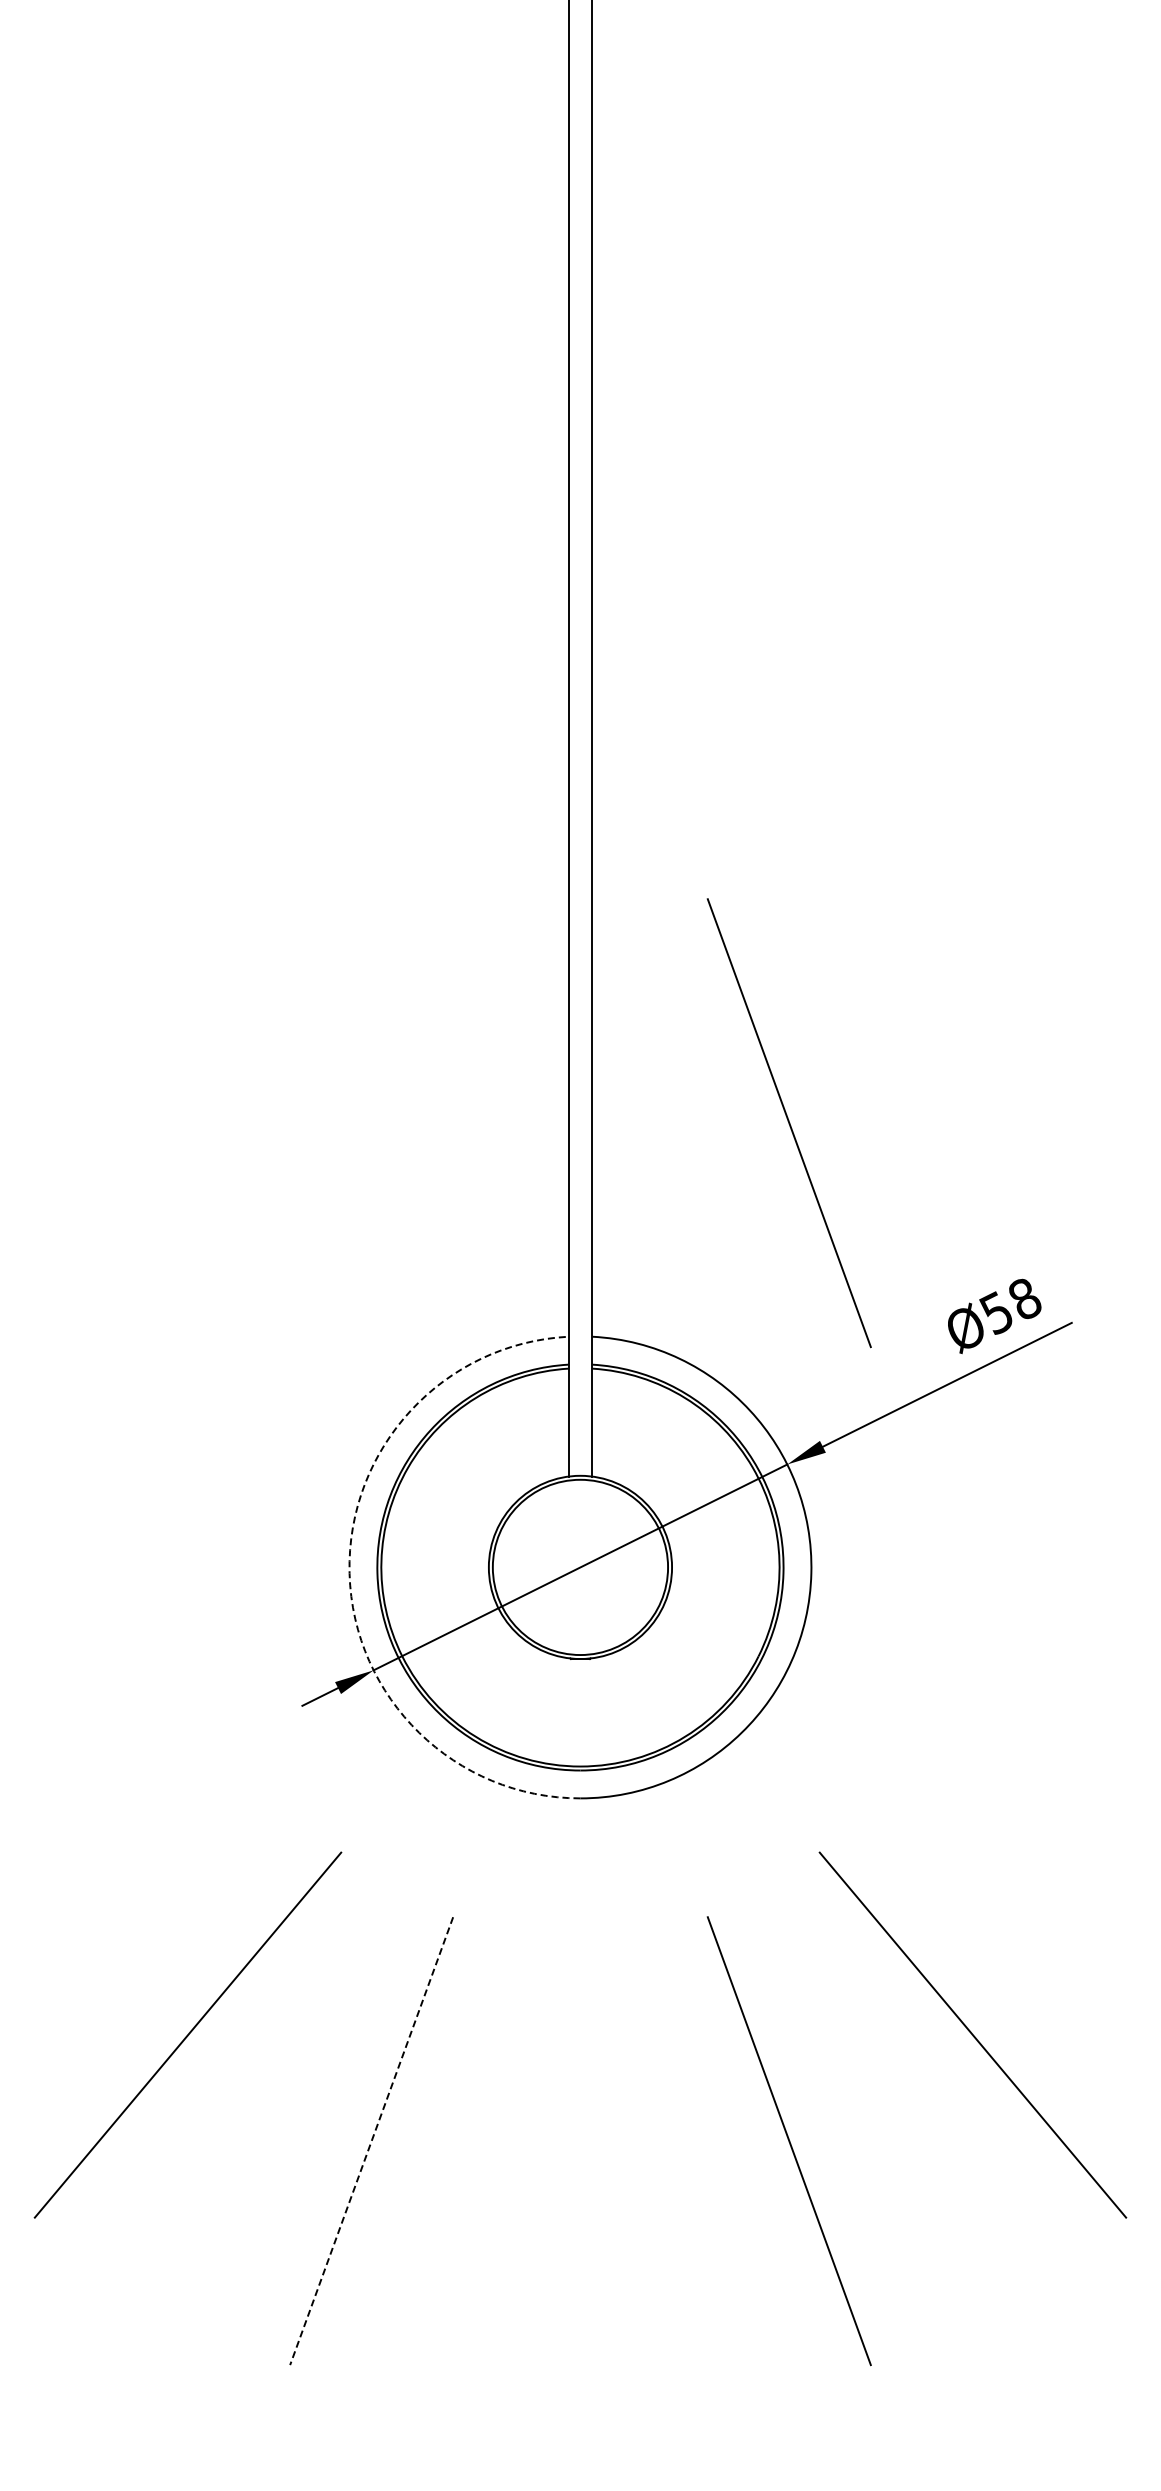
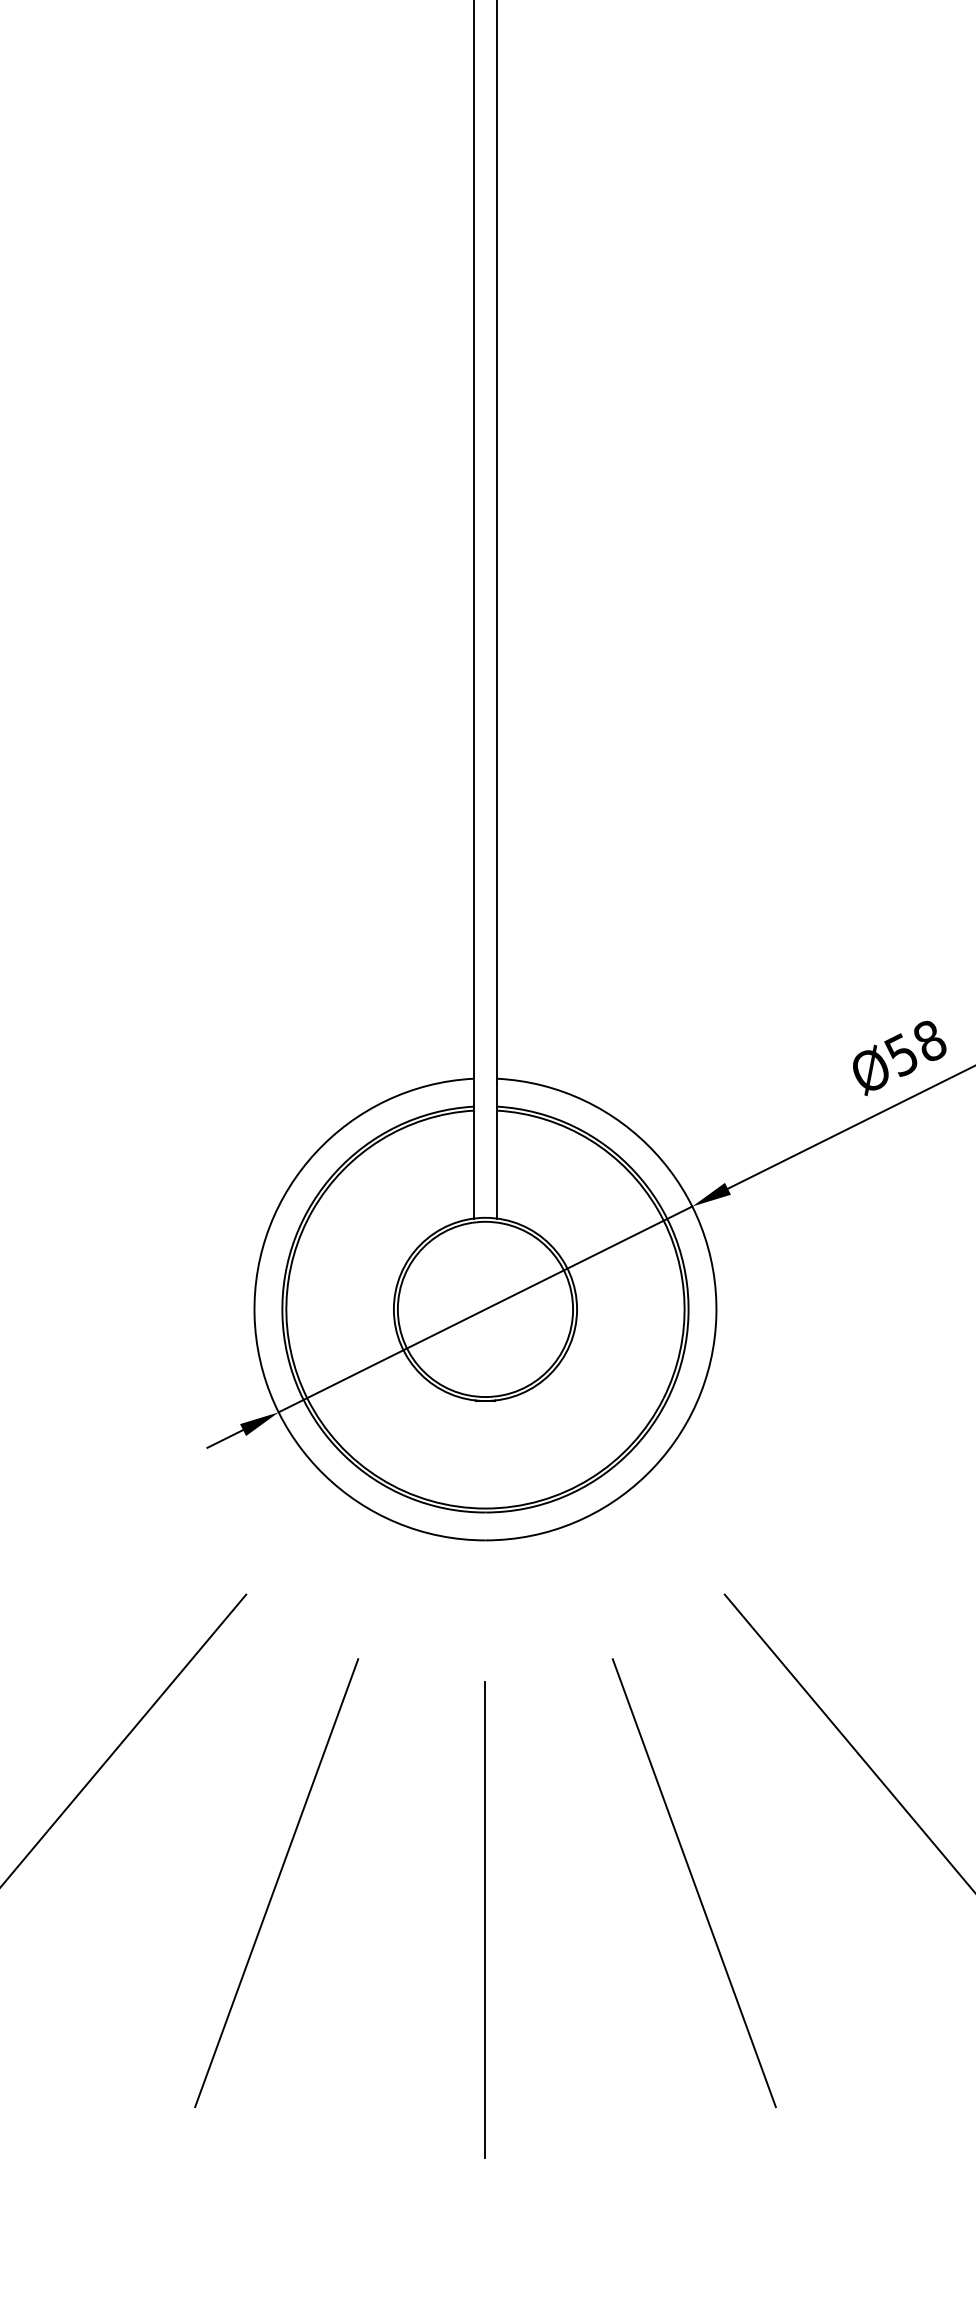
line: (788, 1123) -> (693, 865), removed
arc: (349, 1573) -> (254, 1315), dashed -> solid
line: (371, 2141) -> (276, 1883), dashed -> solid
line: (580, 2177) -> (485, 1919), added

